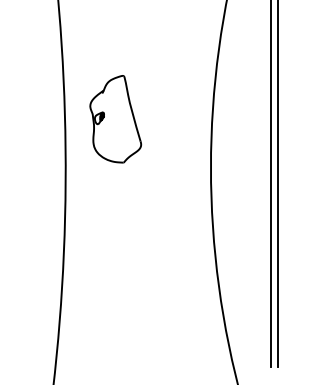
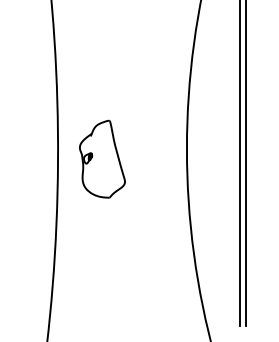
part: (115, 119) -> (102, 159), moved

